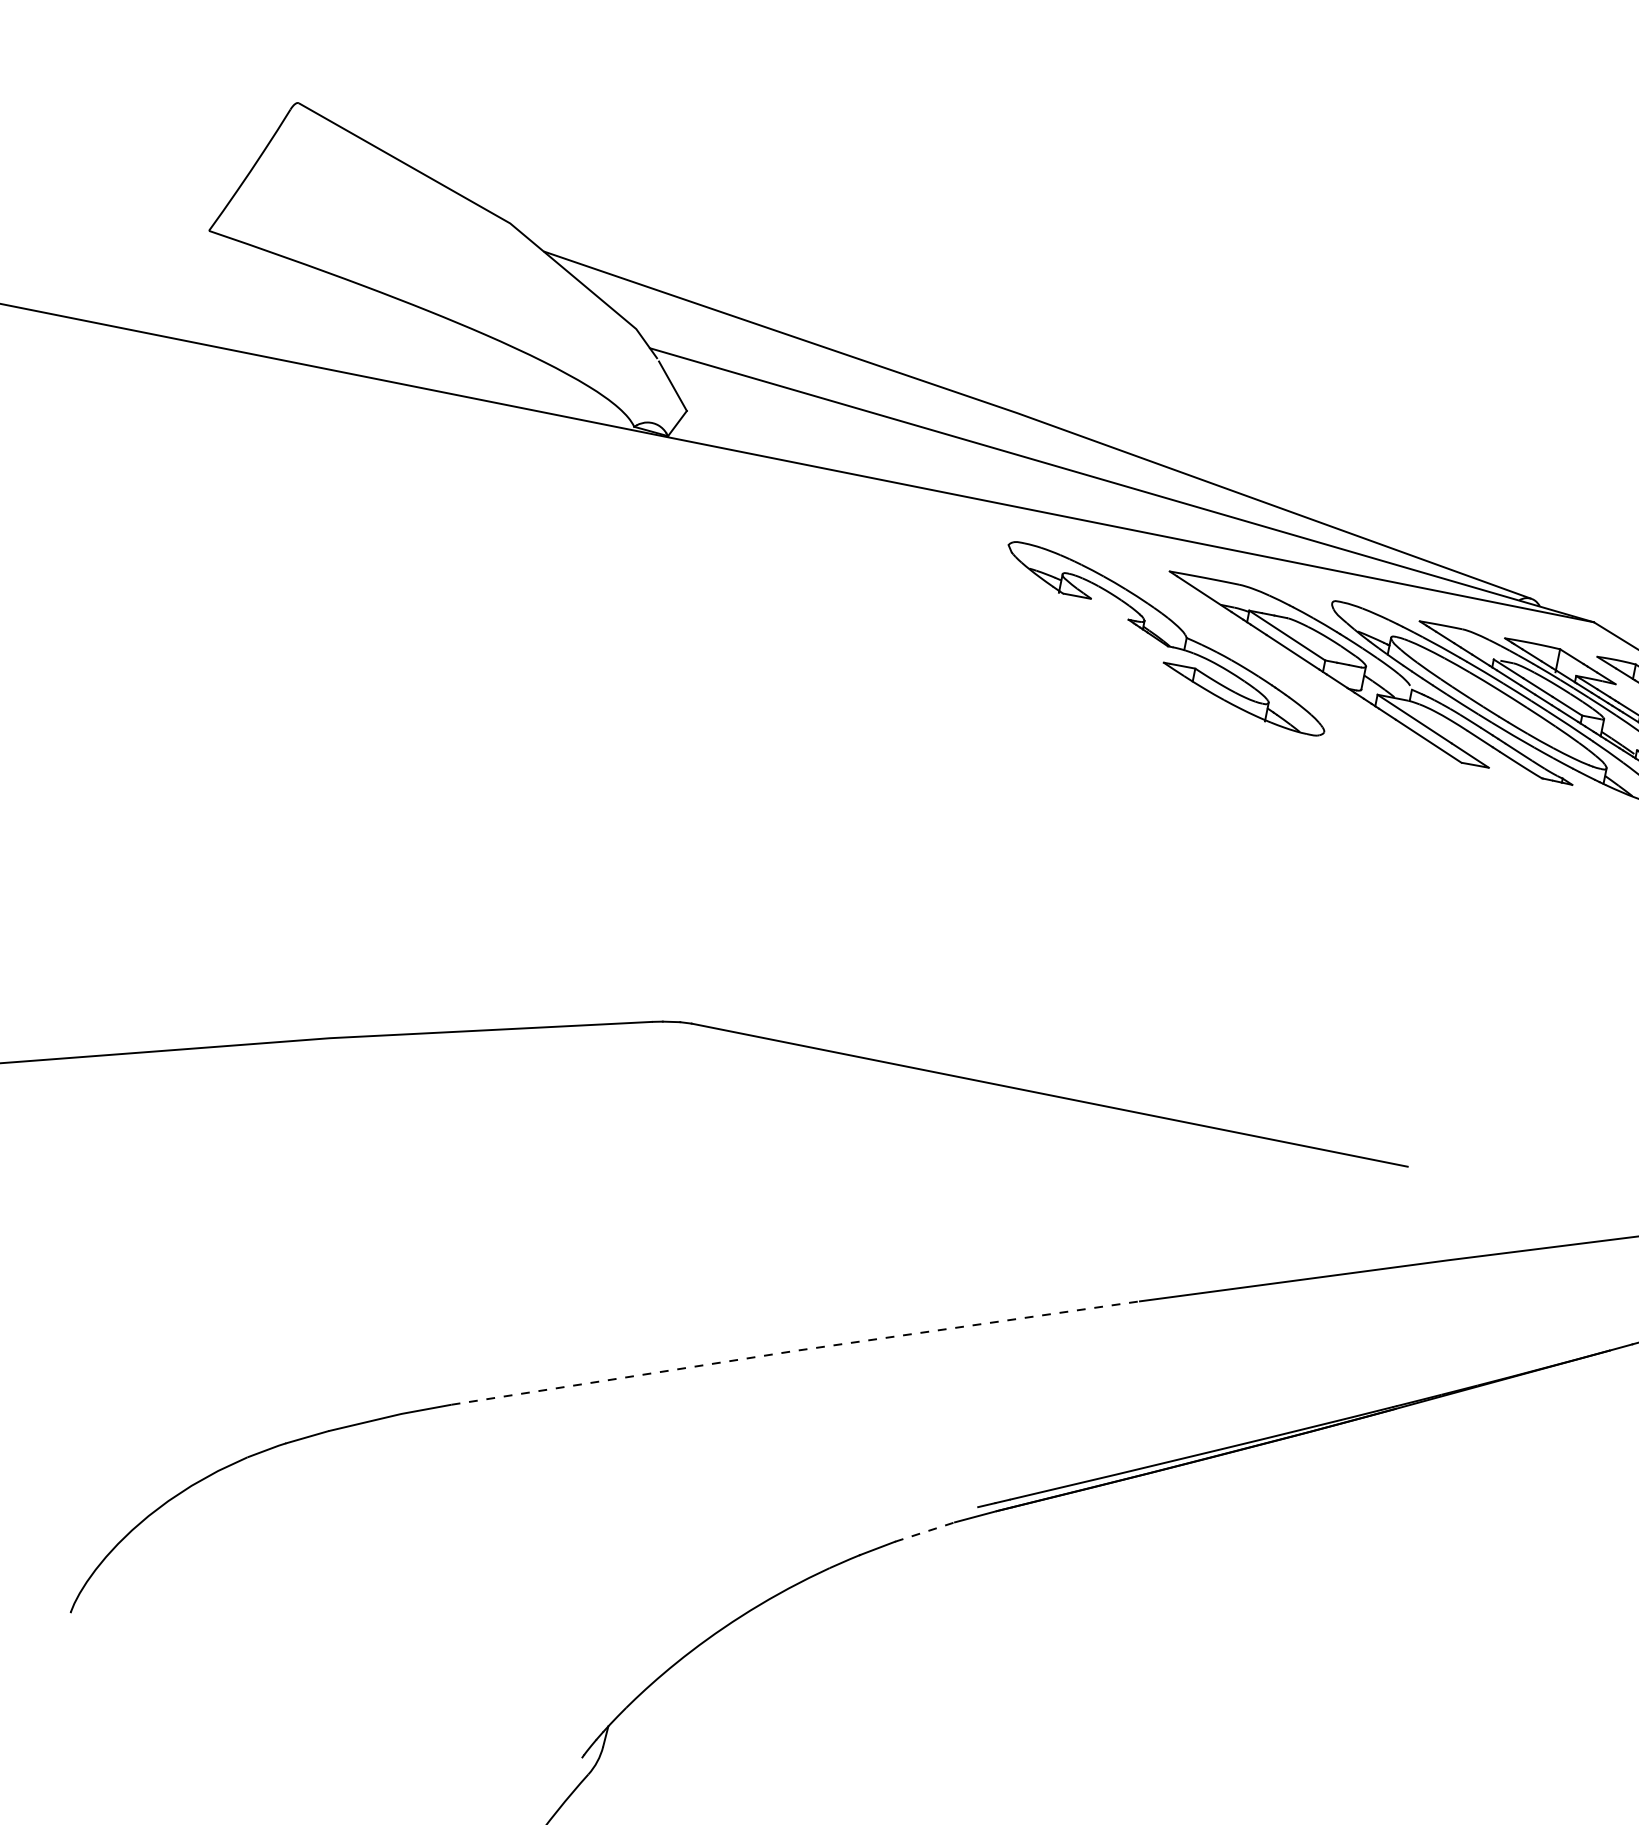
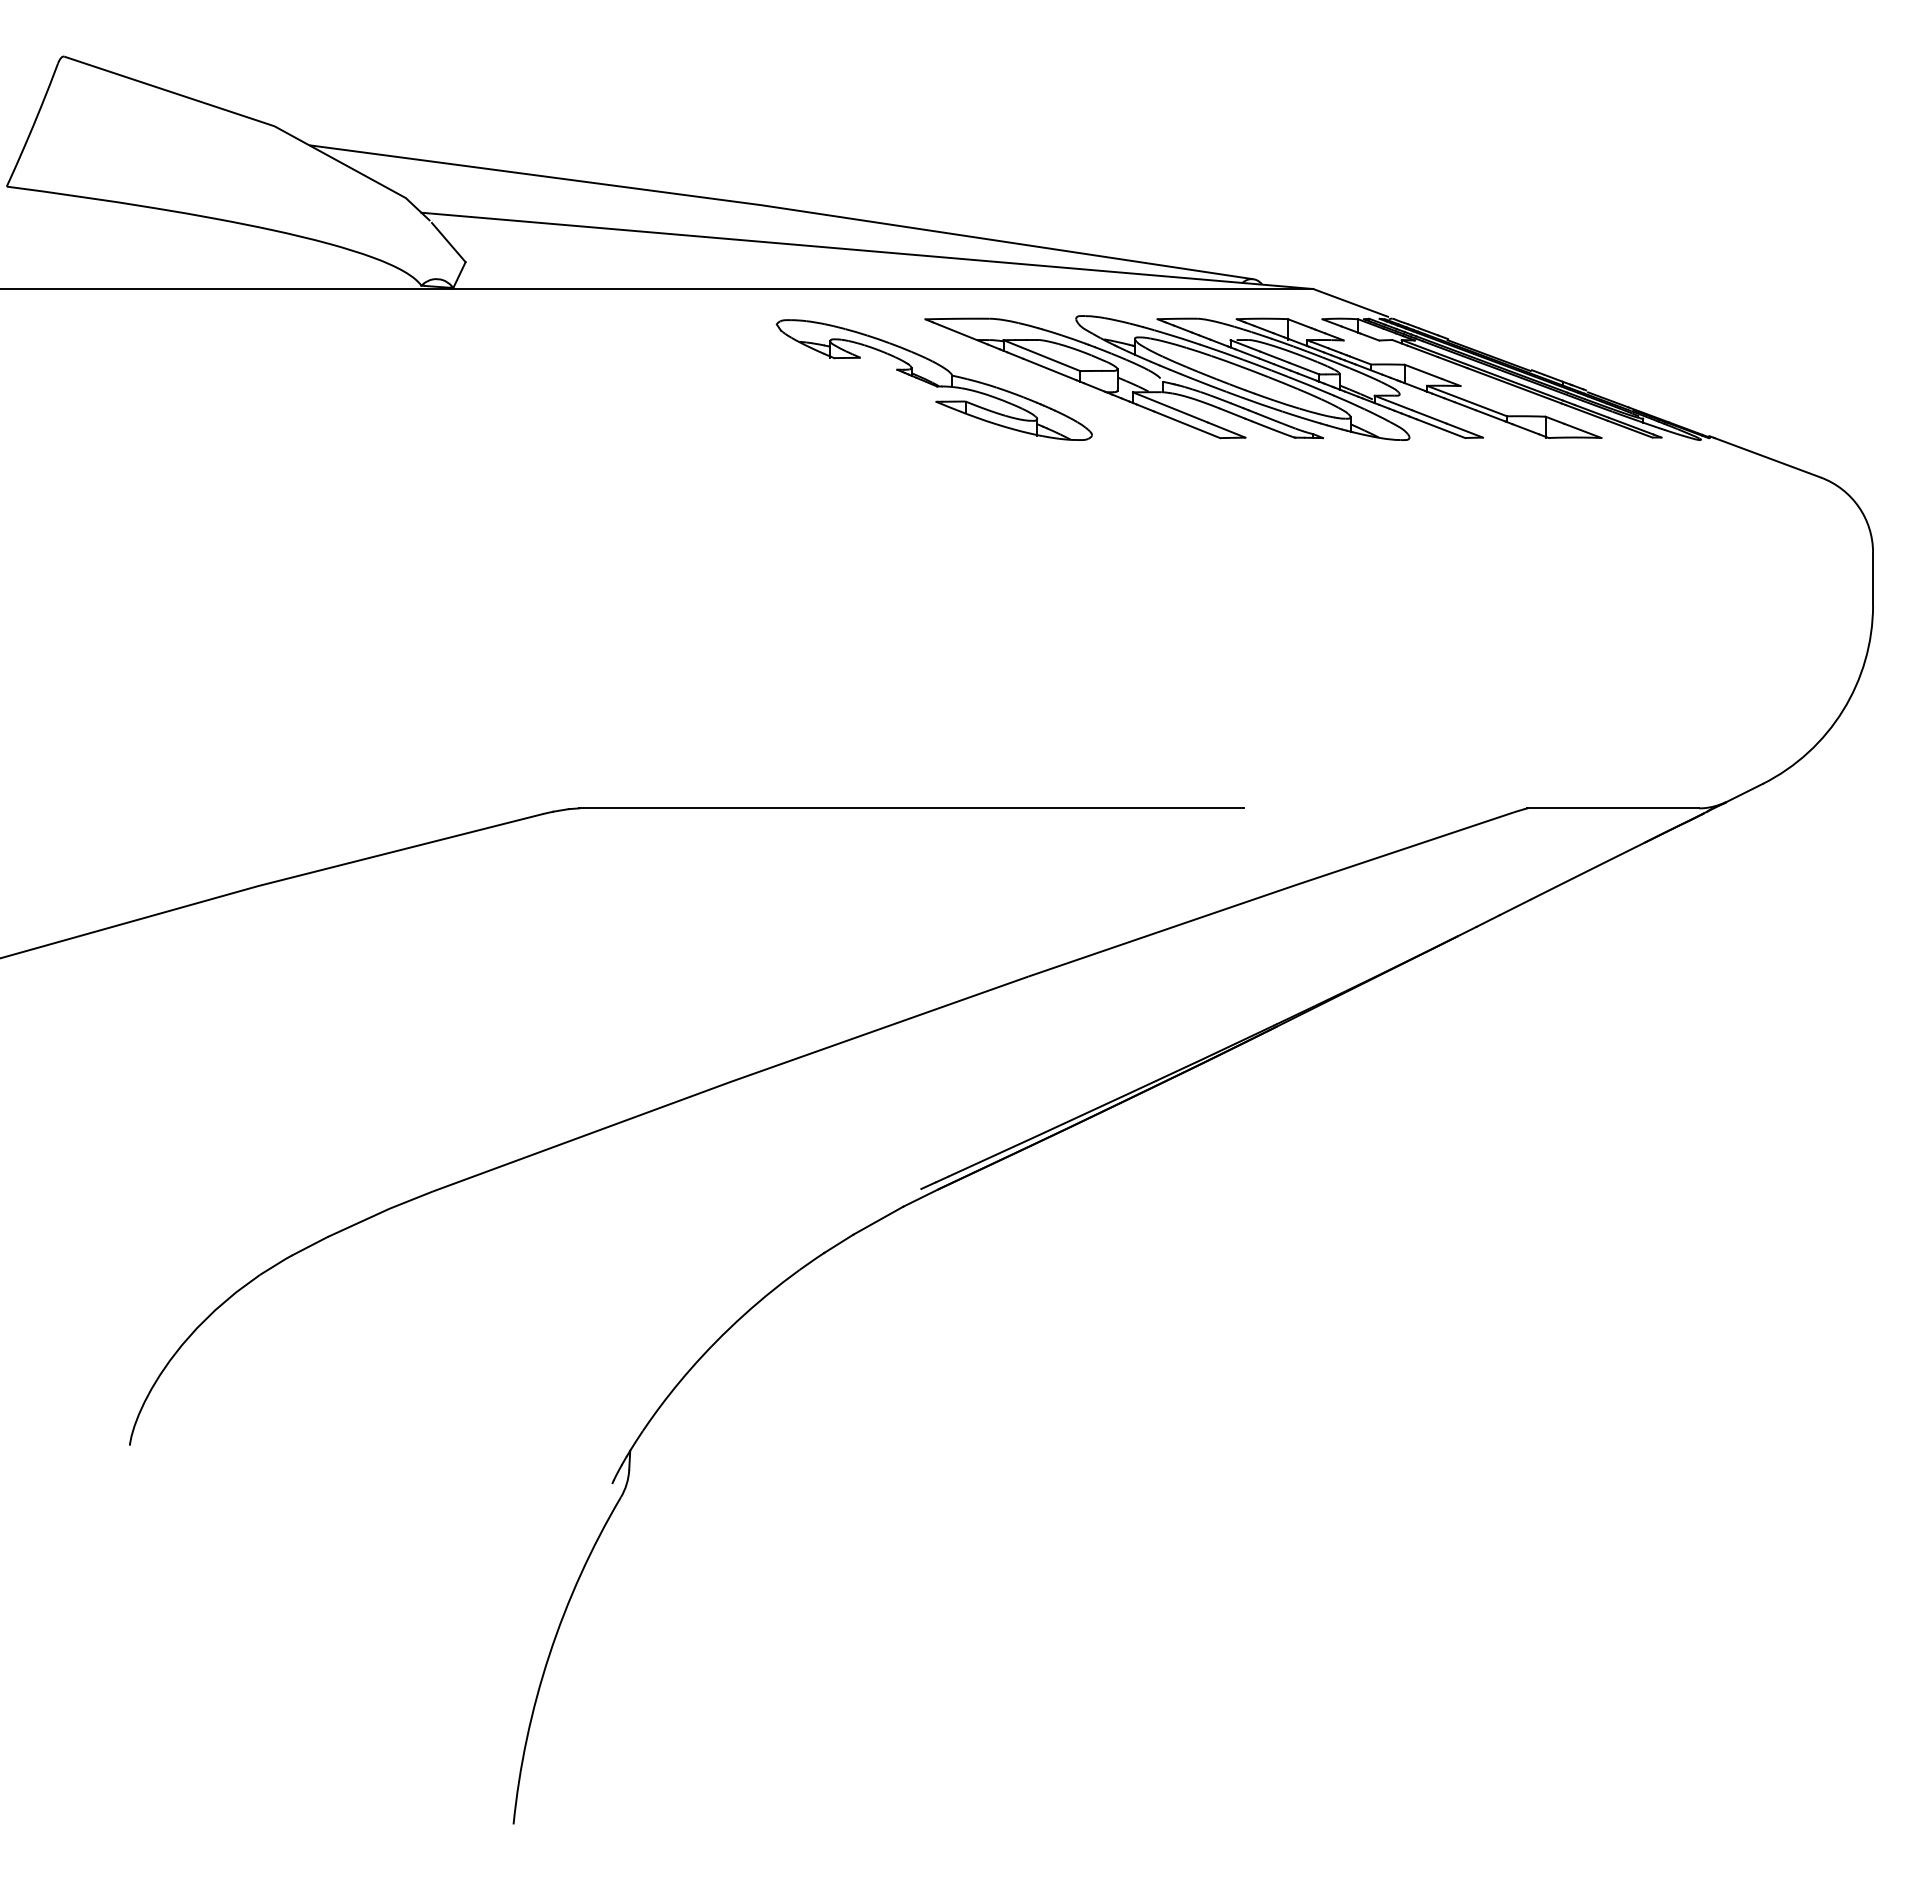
line: (795, 1351) -> (730, 1082), dashed -> solid
line: (925, 1531) -> (878, 1220), dashed -> solid

